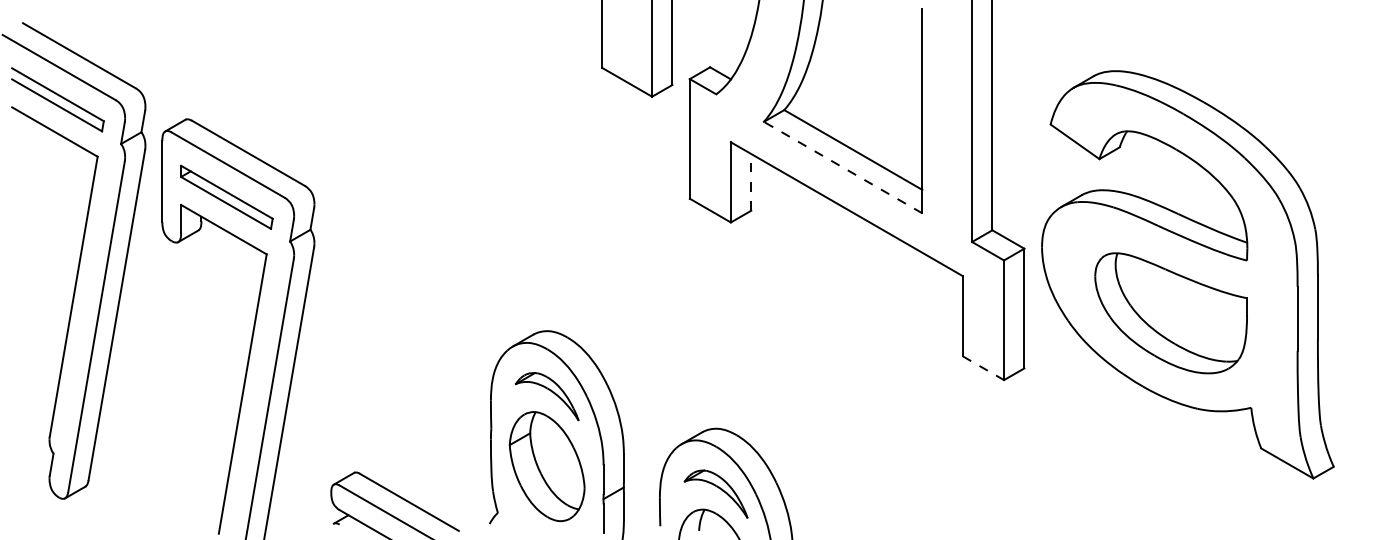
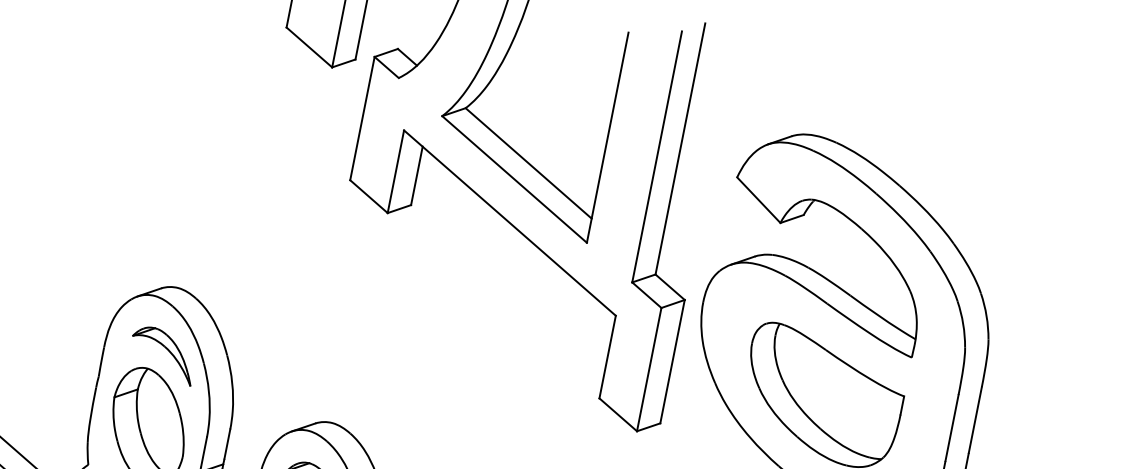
line: (843, 167) -> (514, 179), dashed -> solid
line: (751, 181) -> (417, 175), dashed -> solid
line: (983, 368) -> (618, 415), dashed -> solid

